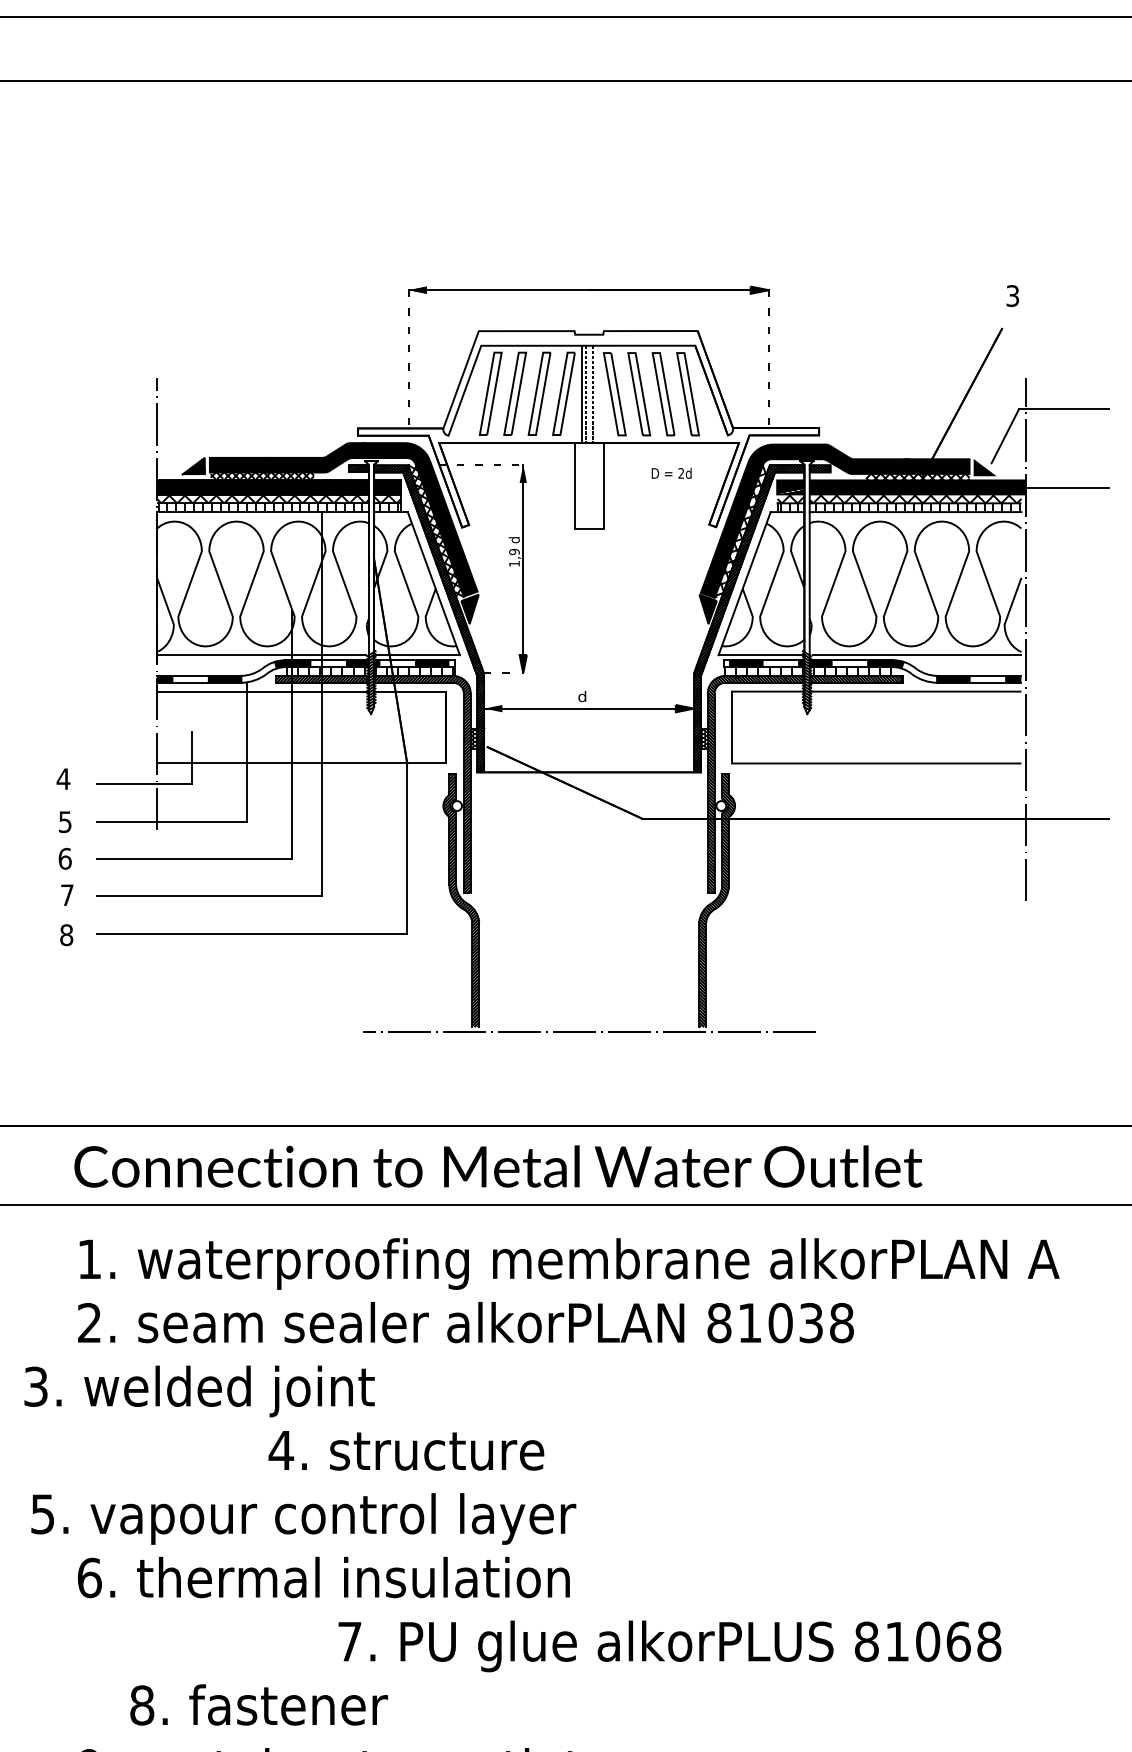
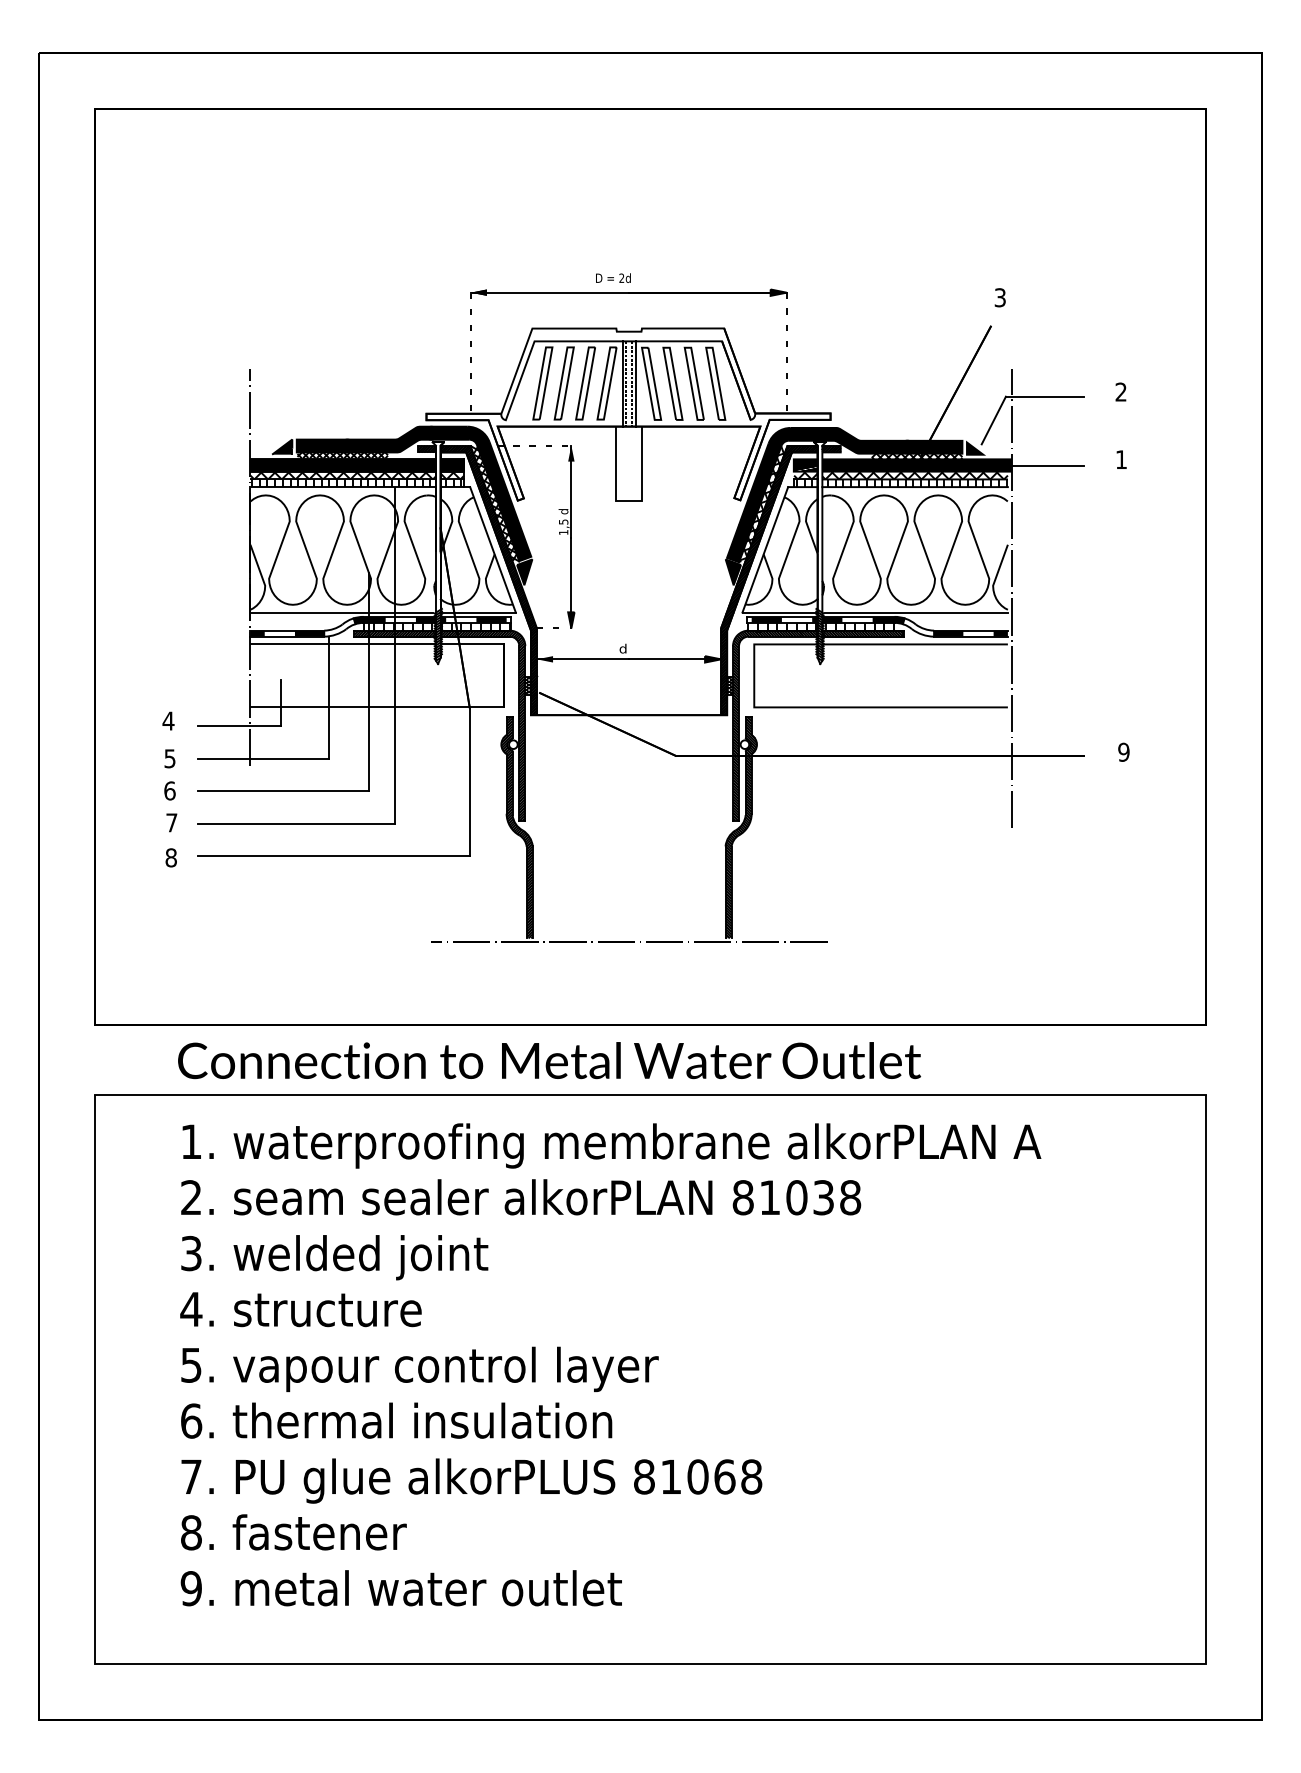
line: (596, 393) -> (635, 383), added
text: (671, 472) -> (613, 277), moved
text: (514, 551) -> (563, 521), 1,9 -> 1,5
text: (199, 1391) -> (334, 1257), moved
text: (405, 1450) -> (300, 1309), moved
text: (303, 1519) -> (419, 1369), moved
text: (669, 1645) -> (471, 1480), moved
text: (258, 1705) -> (293, 1532), moved

